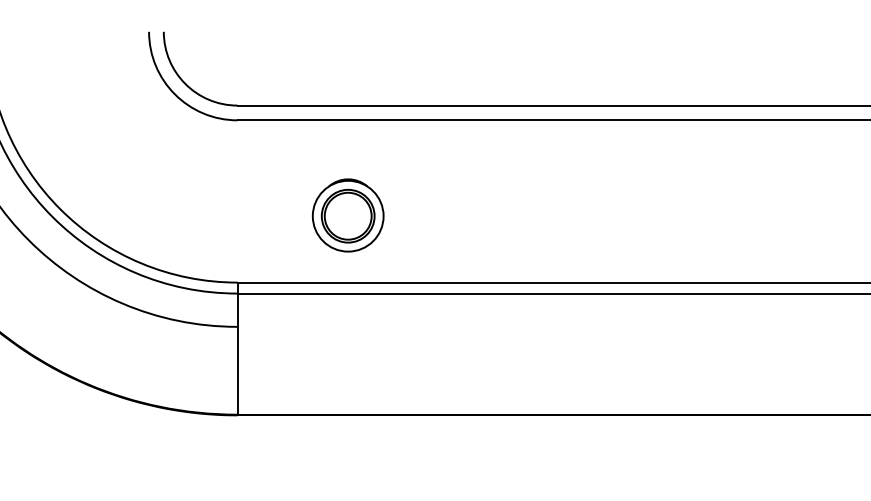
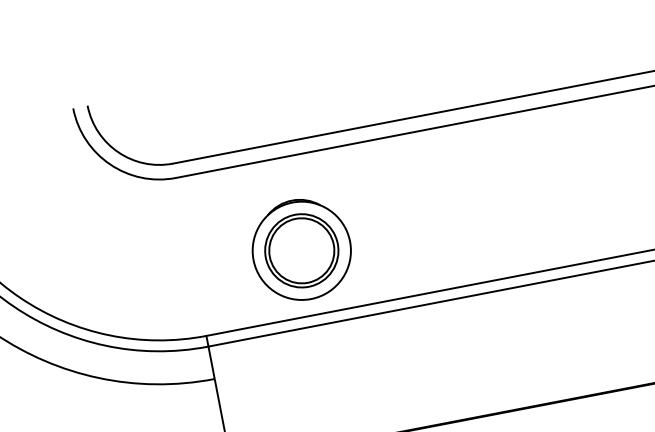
part: (347, 215) -> (300, 249), size x1.4

